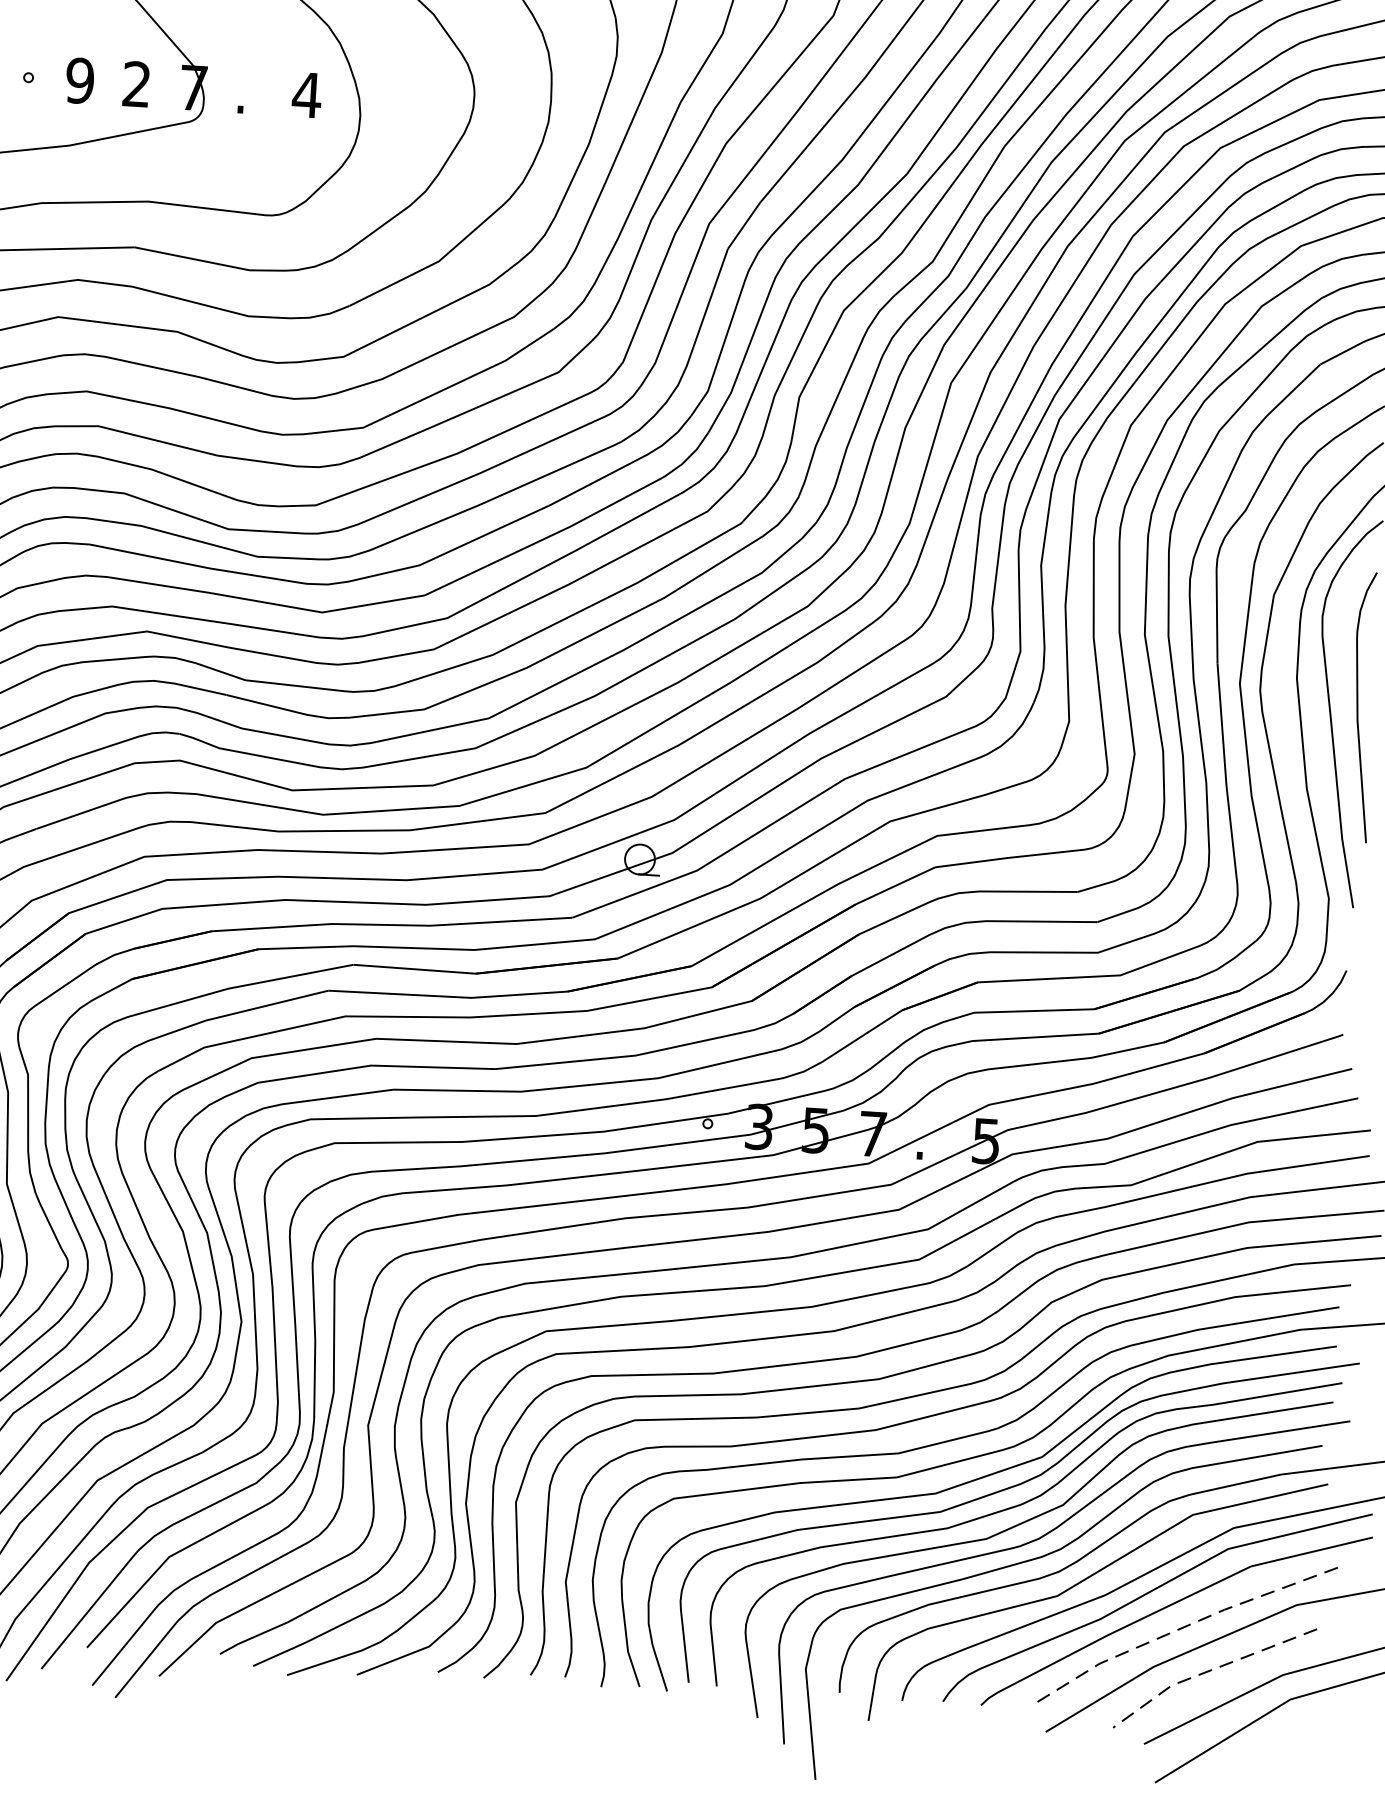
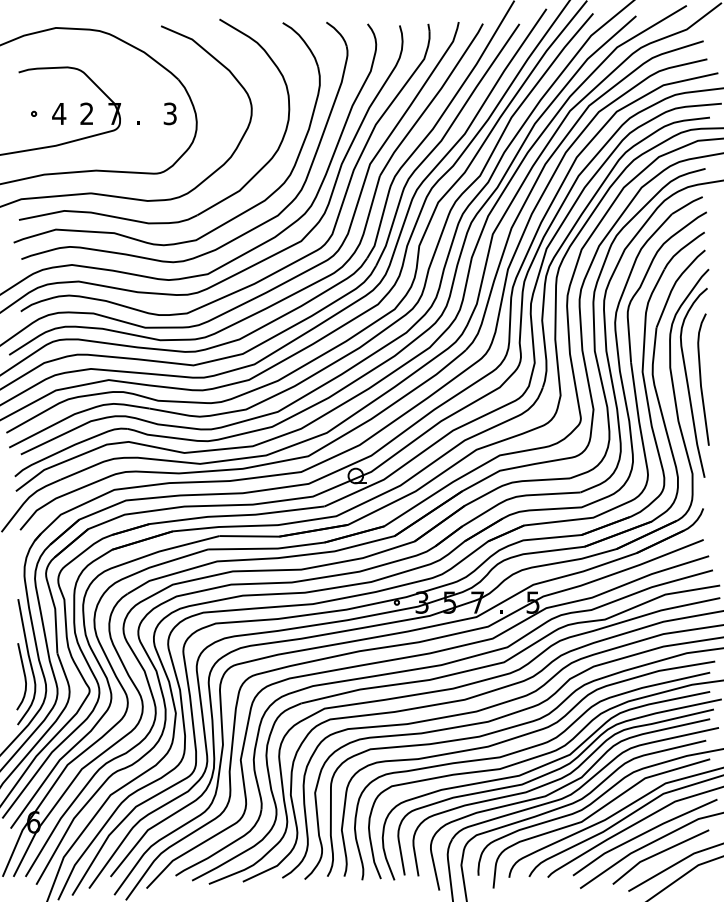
text: (80, 80) -> (59, 113), 9 -> 4
text: (307, 94) -> (170, 113), 4 -> 3
line: (1182, 1627) -> (643, 833), dashed -> solid
line: (1210, 1670) -> (658, 853), dashed -> solid

